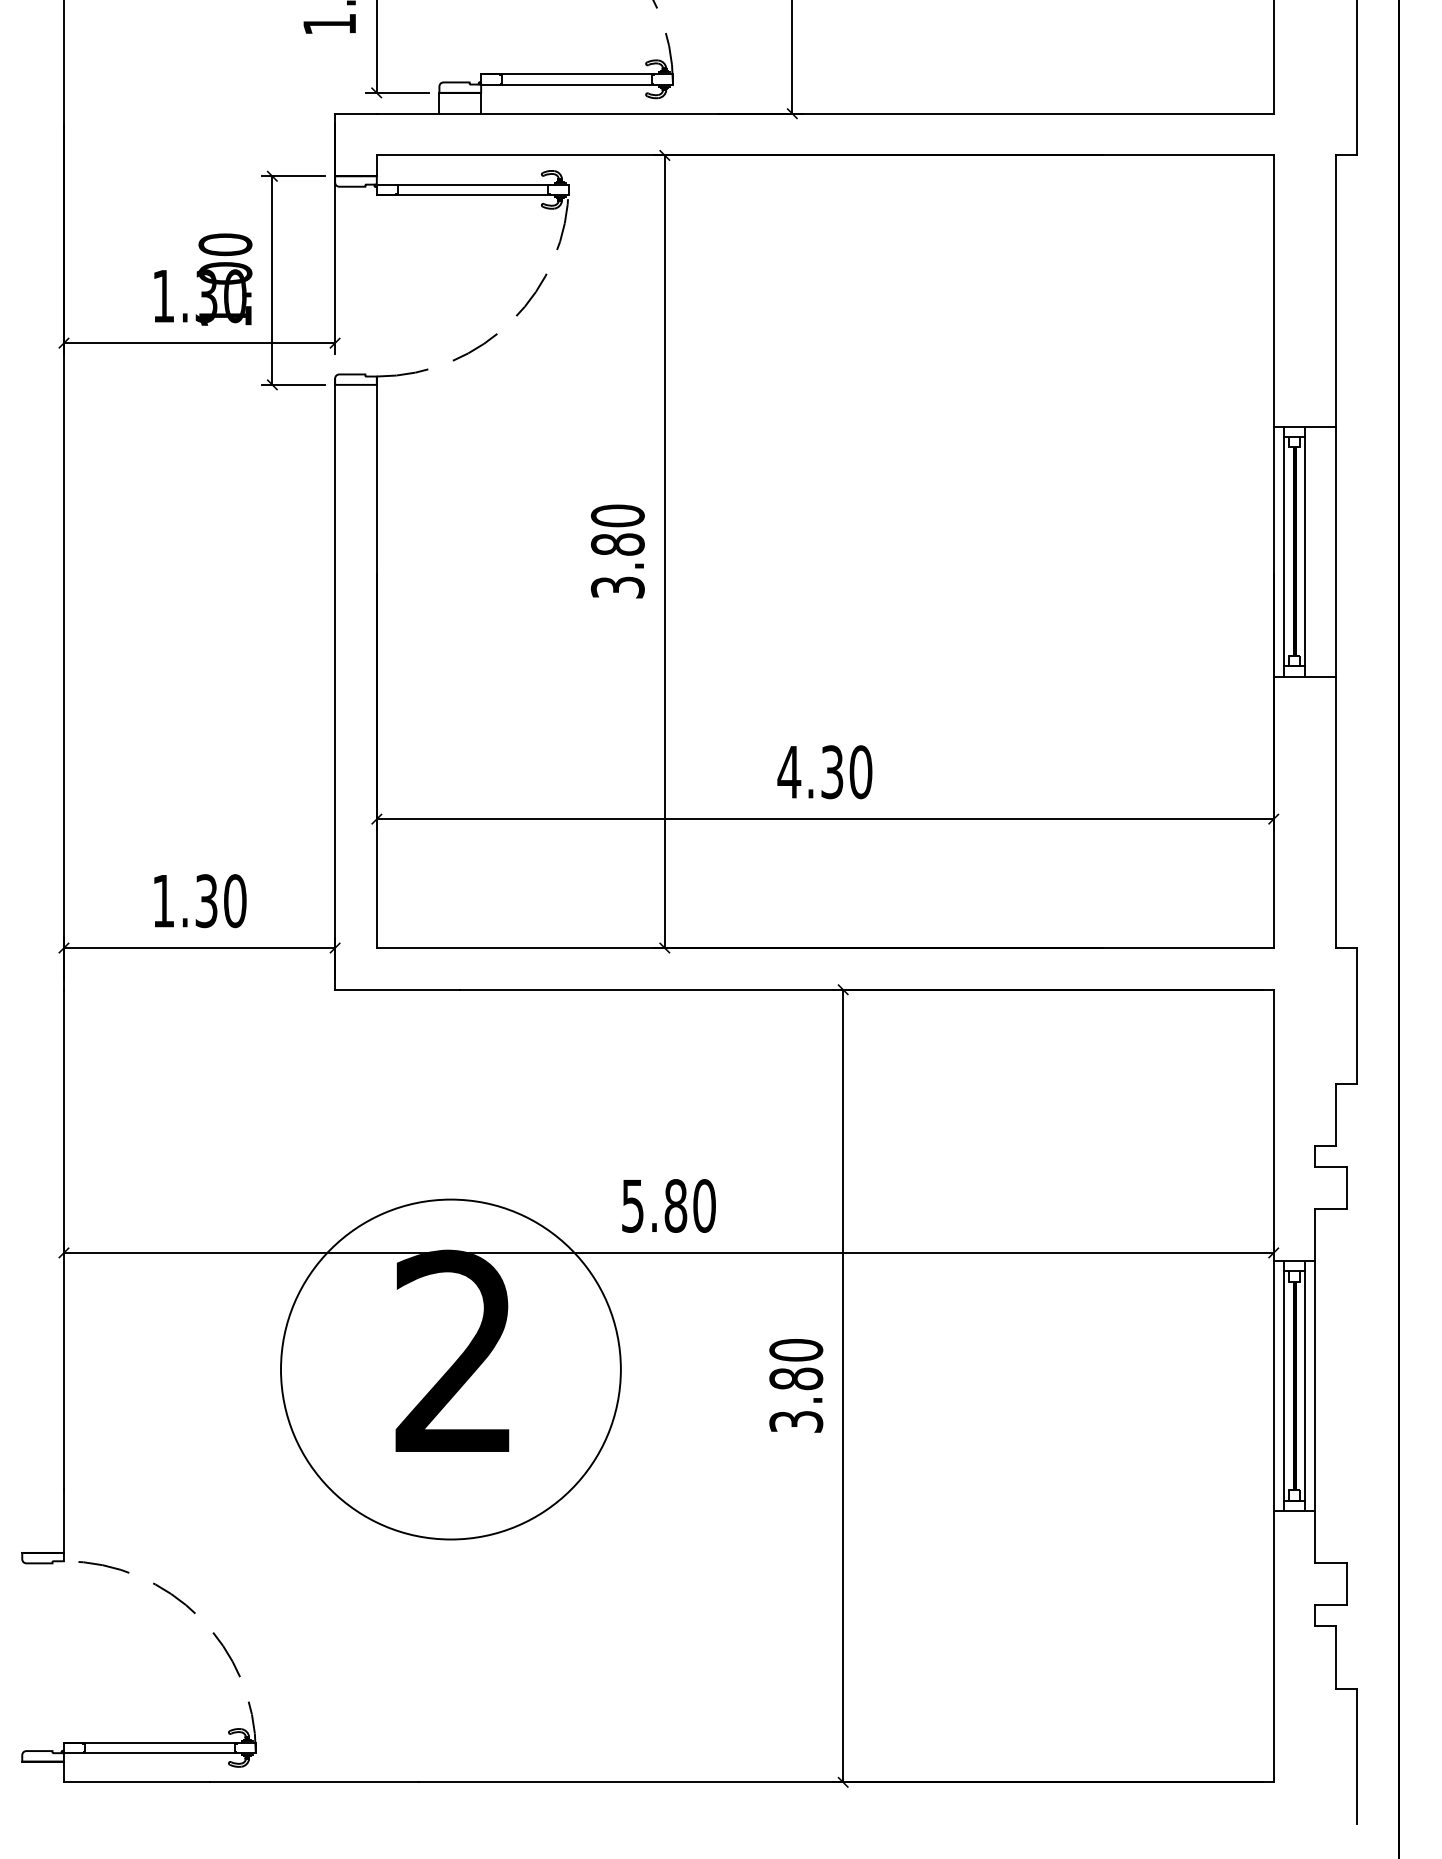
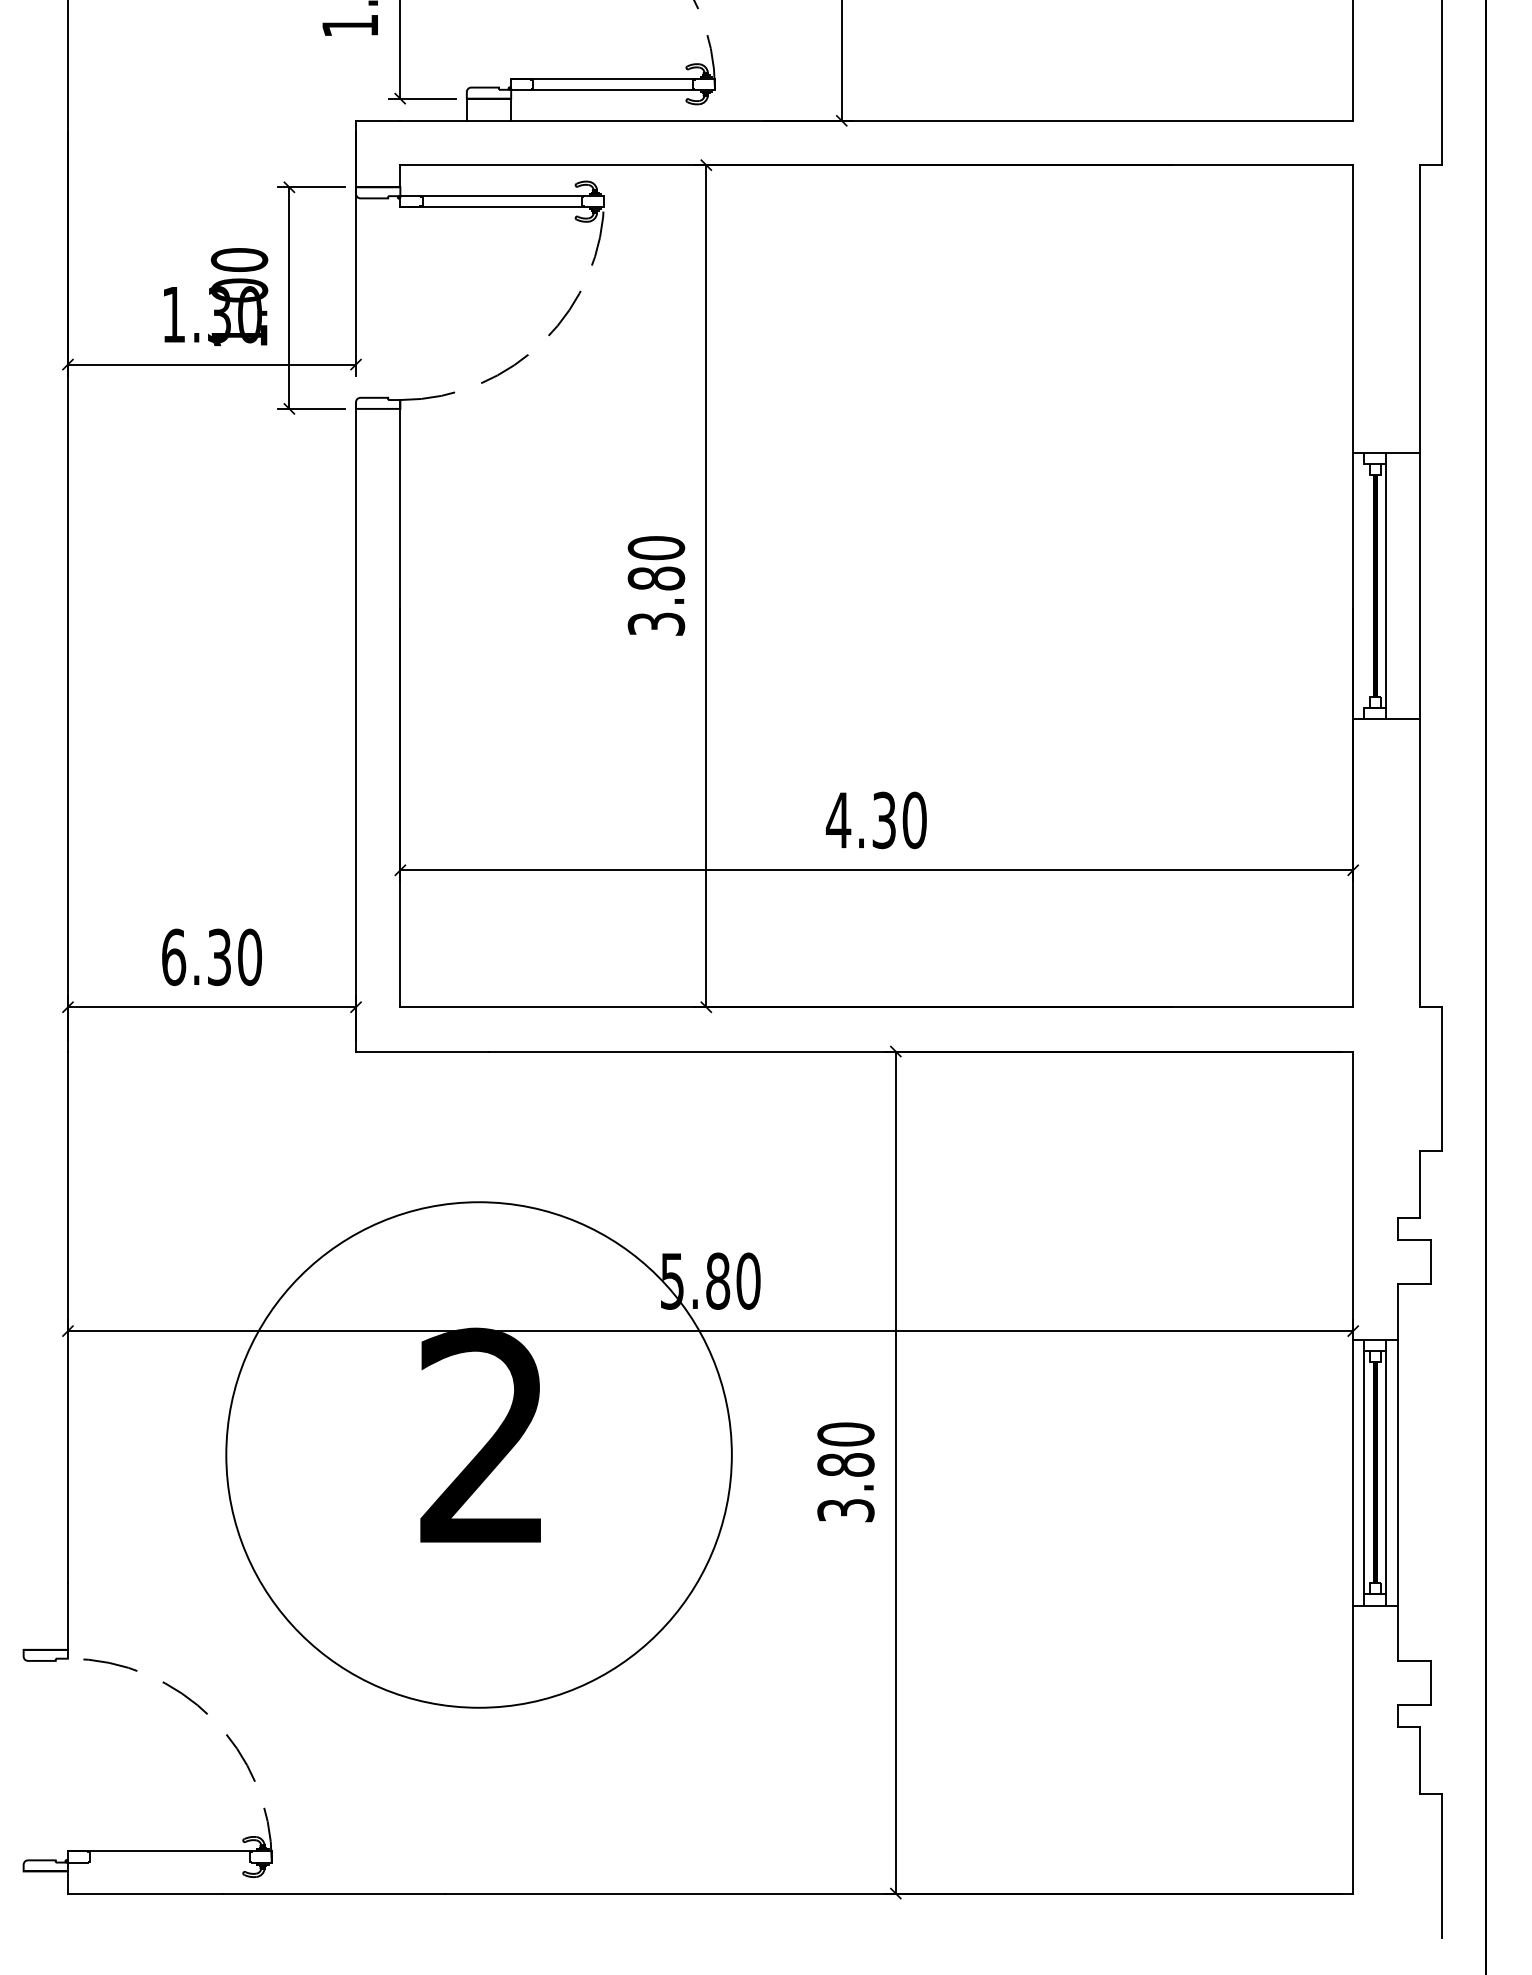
line: (1284, 551) -> (1364, 585), removed
text: (163, 901) -> (173, 957), 1.30 -> 6.30
circle: (450, 1369) -> (478, 1454), size x1.4
line: (159, 1753) -> (169, 1862), removed

